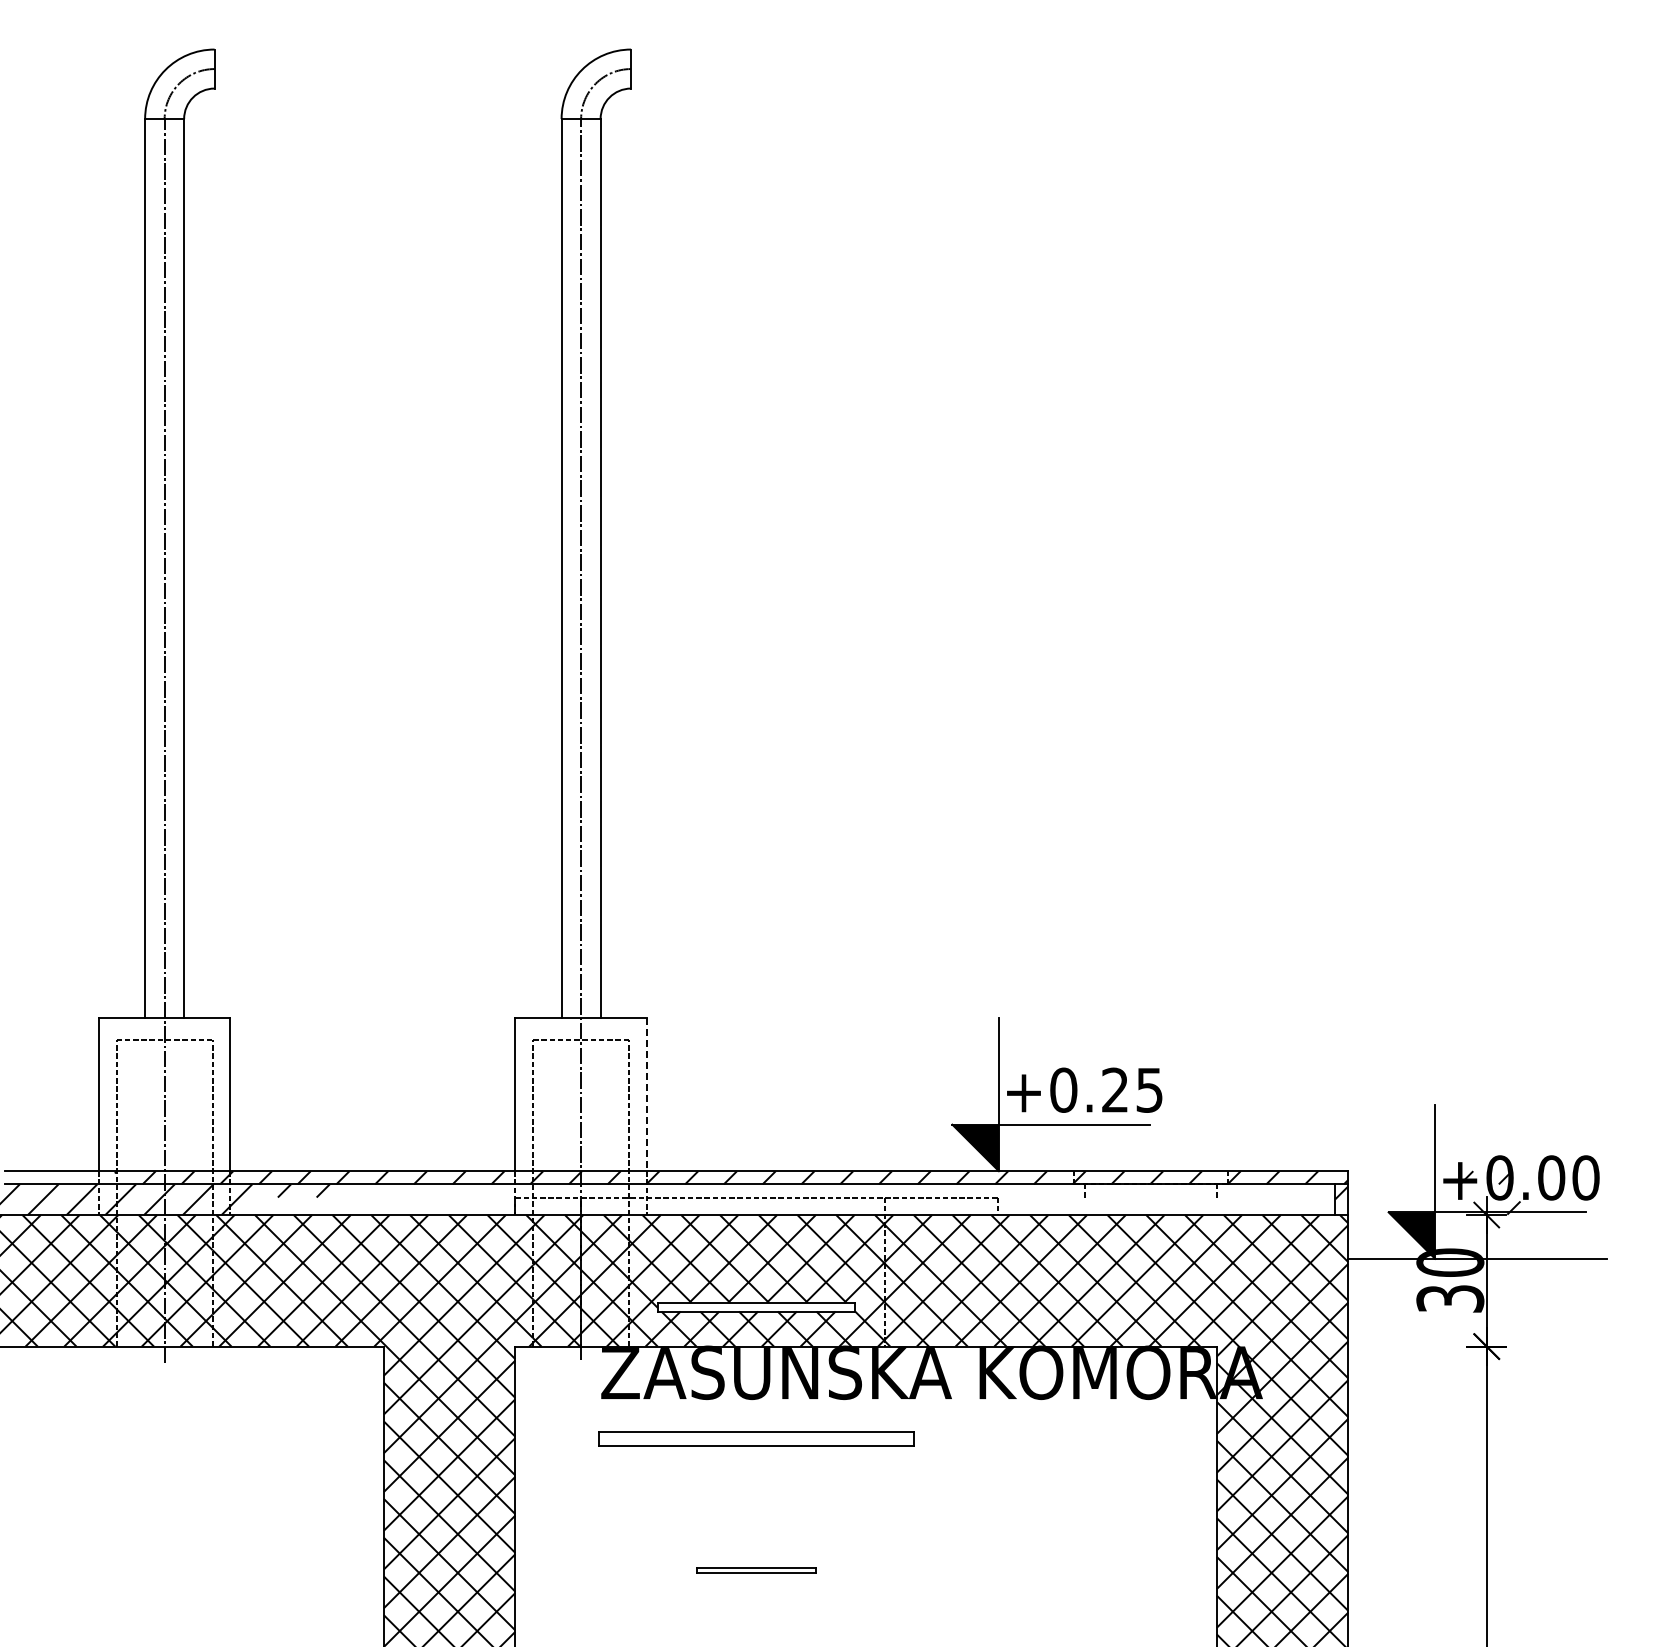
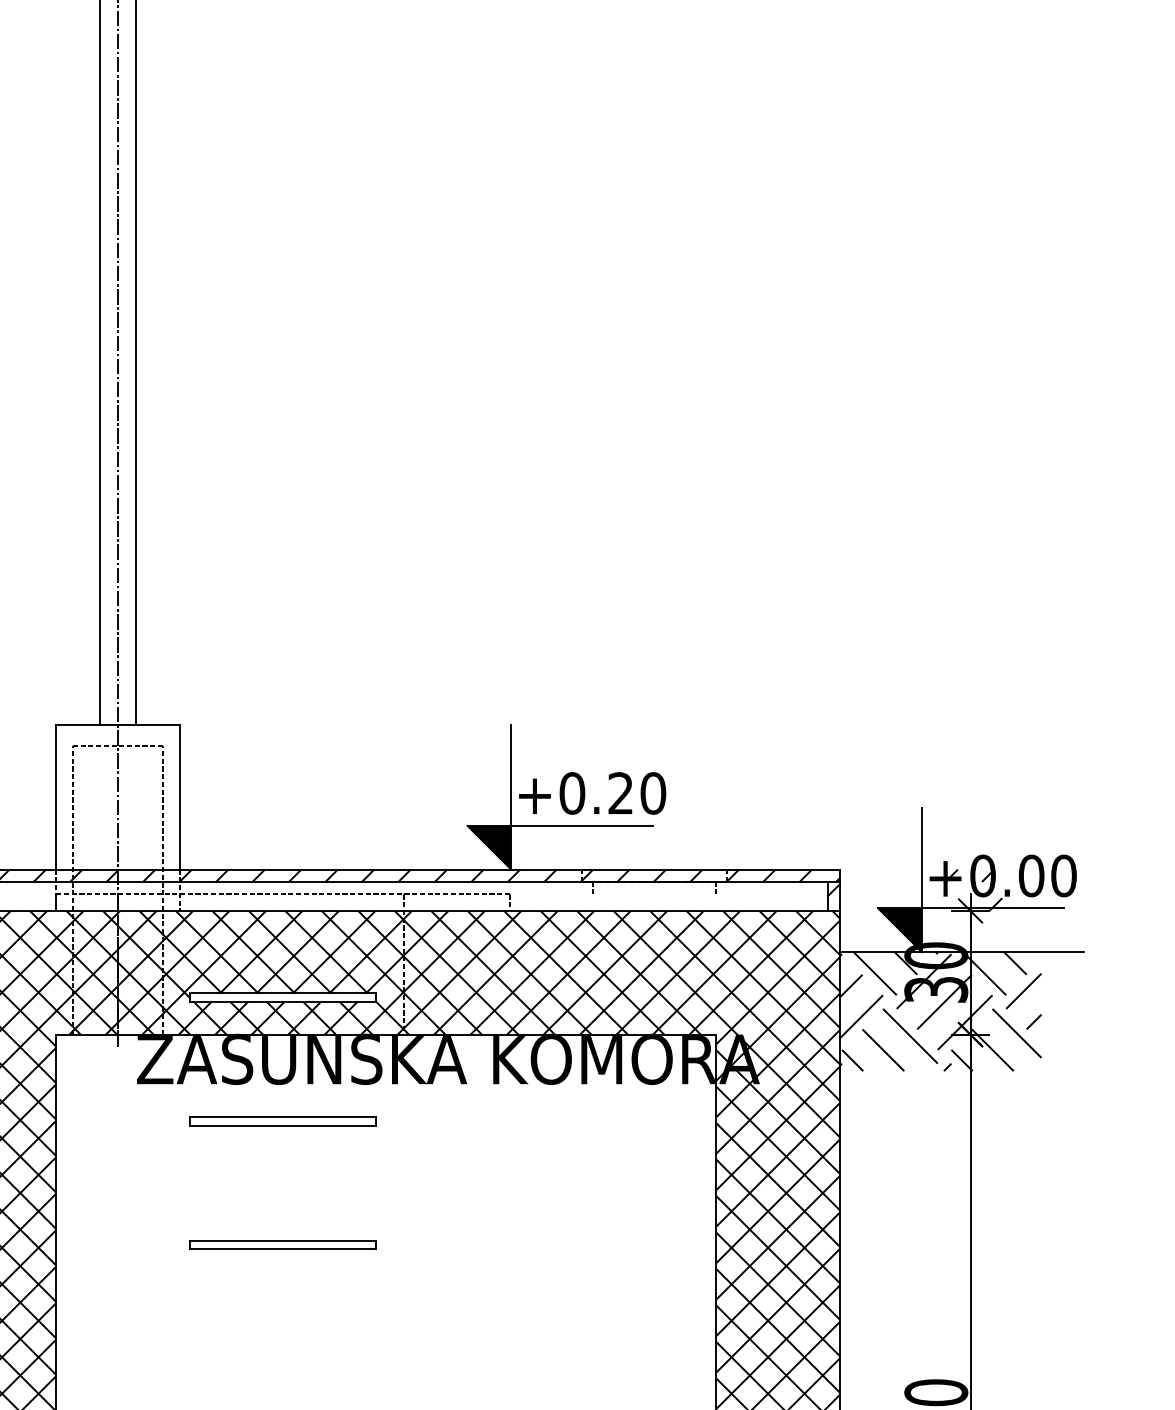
text: (1149, 1089) -> (653, 792), +0.25 -> +0.20
line: (646, 1094) -> (179, 797), dashed -> solid
hatch: (1455, 1321) -> (941, 1011), added
part: (756, 1438) -> (283, 1121), size x0.62
part: (756, 1570) -> (283, 1245), size x1.67

